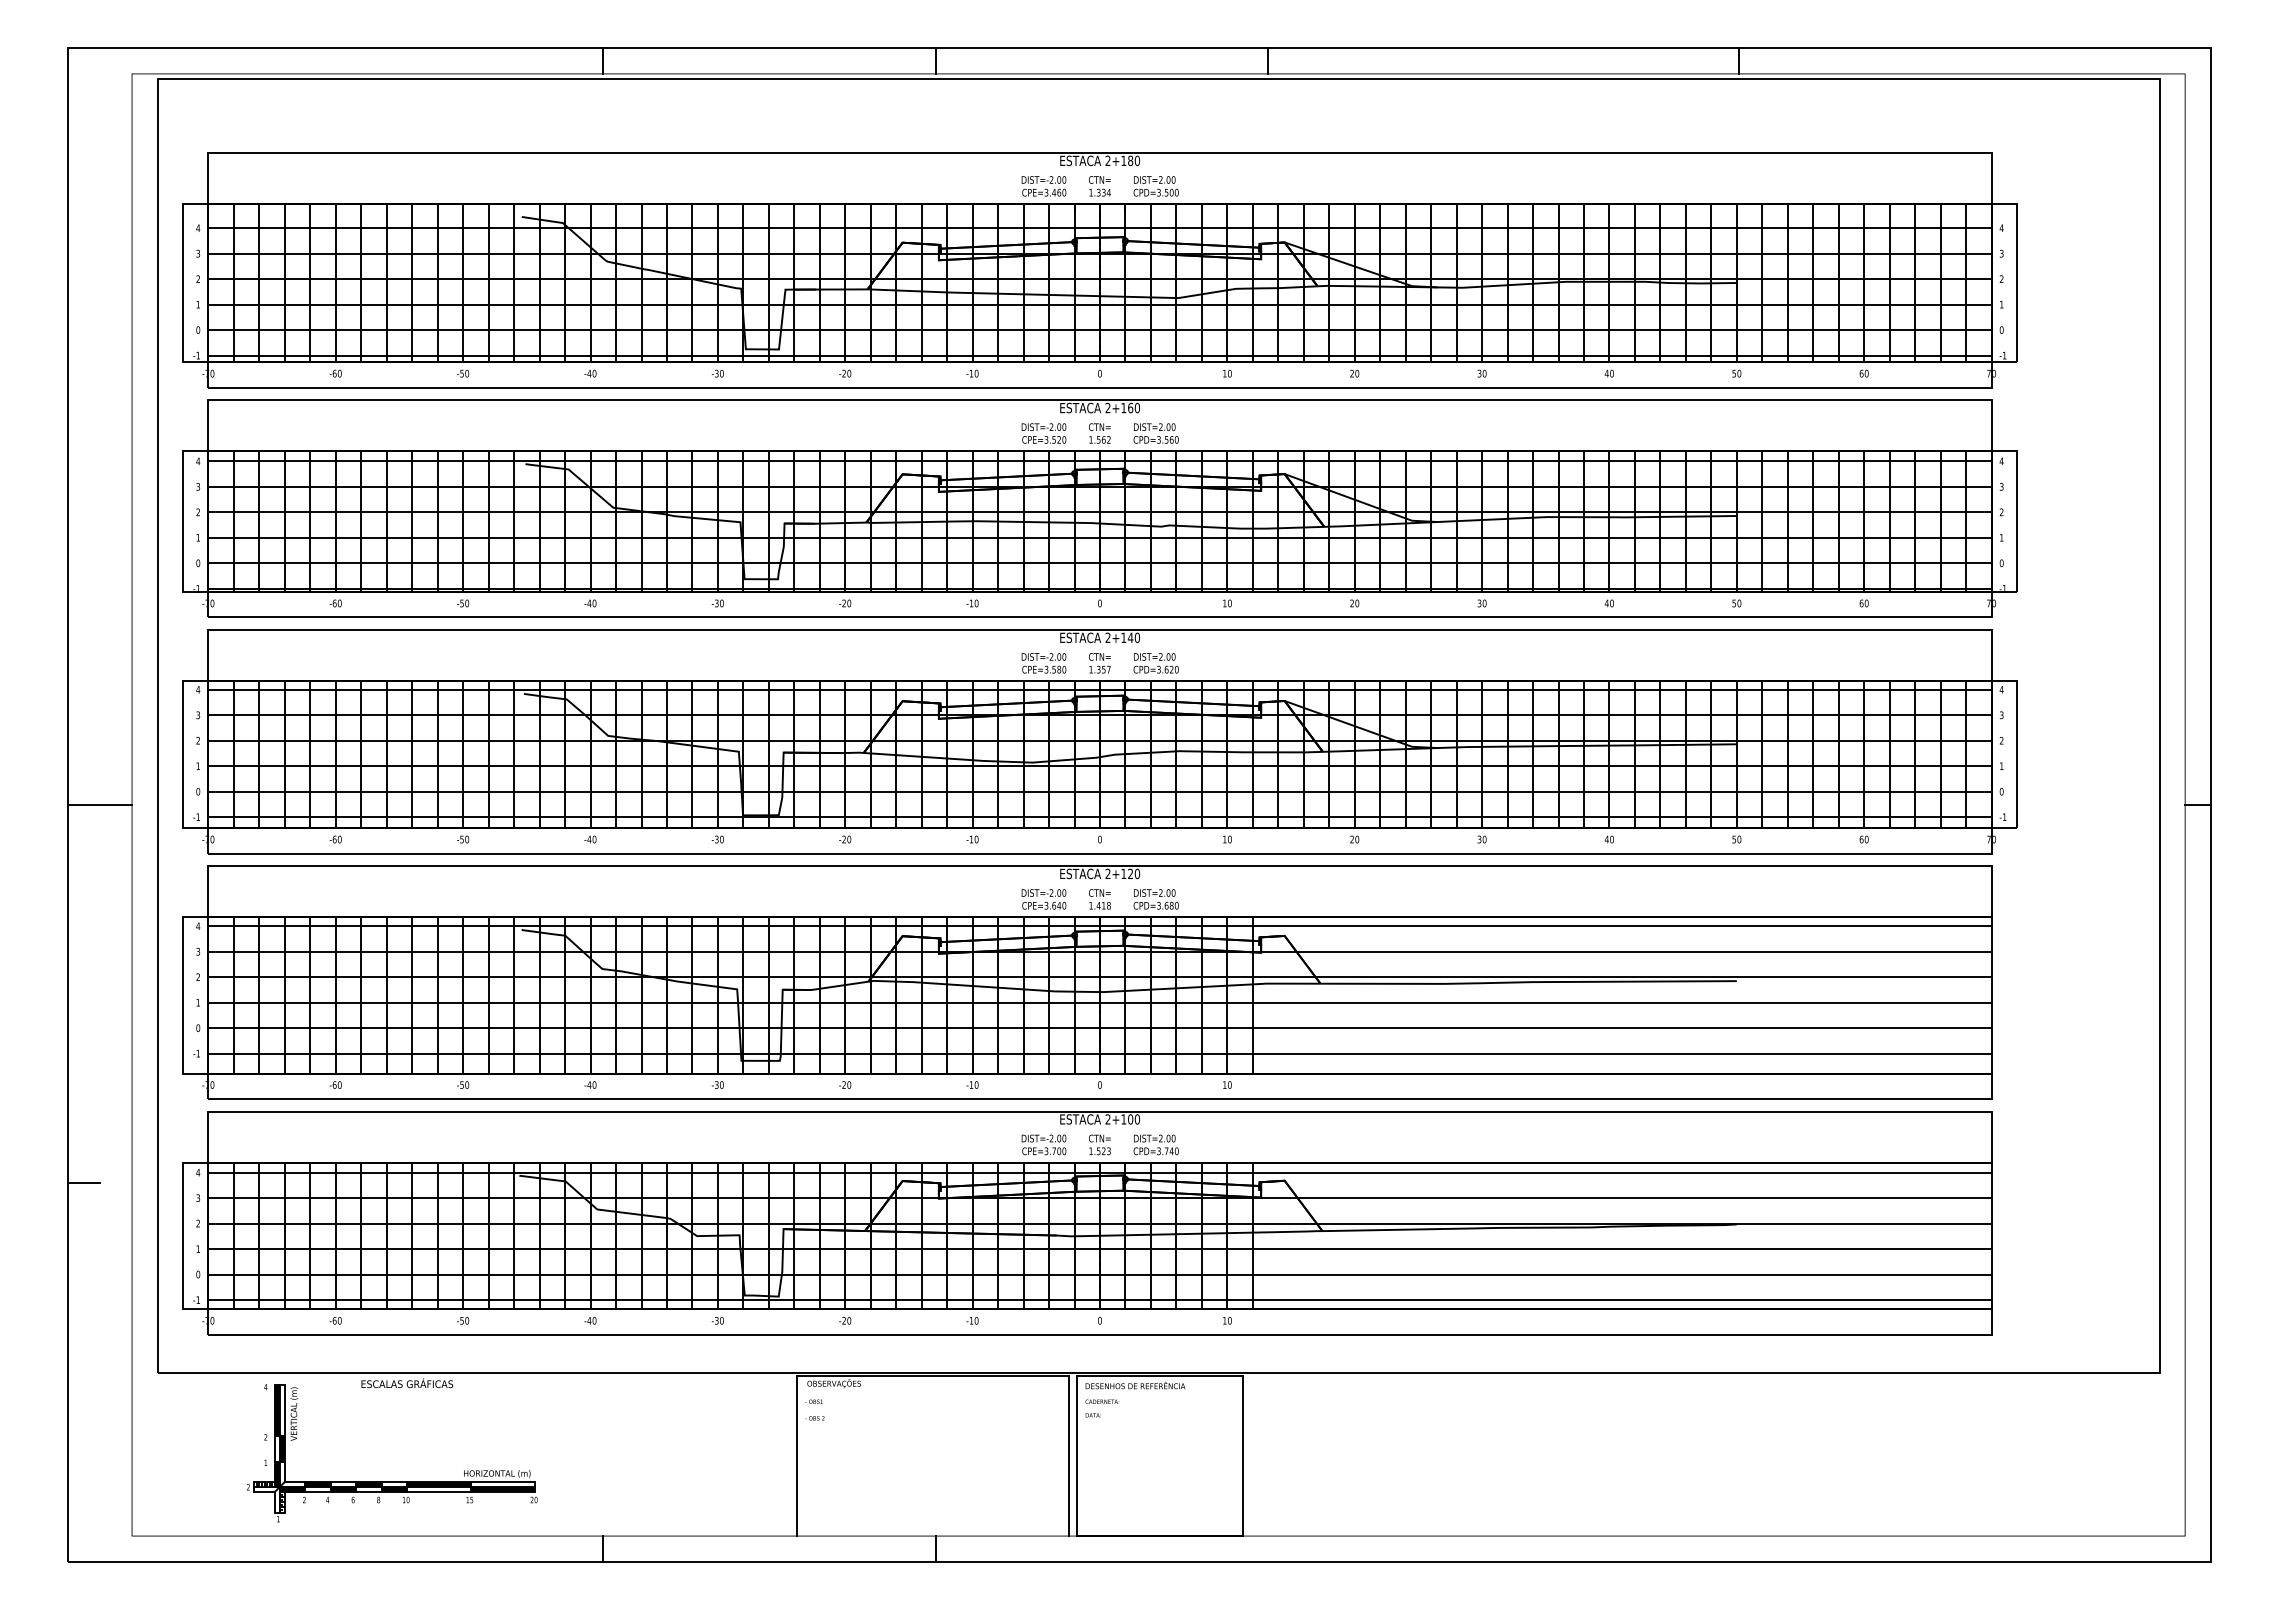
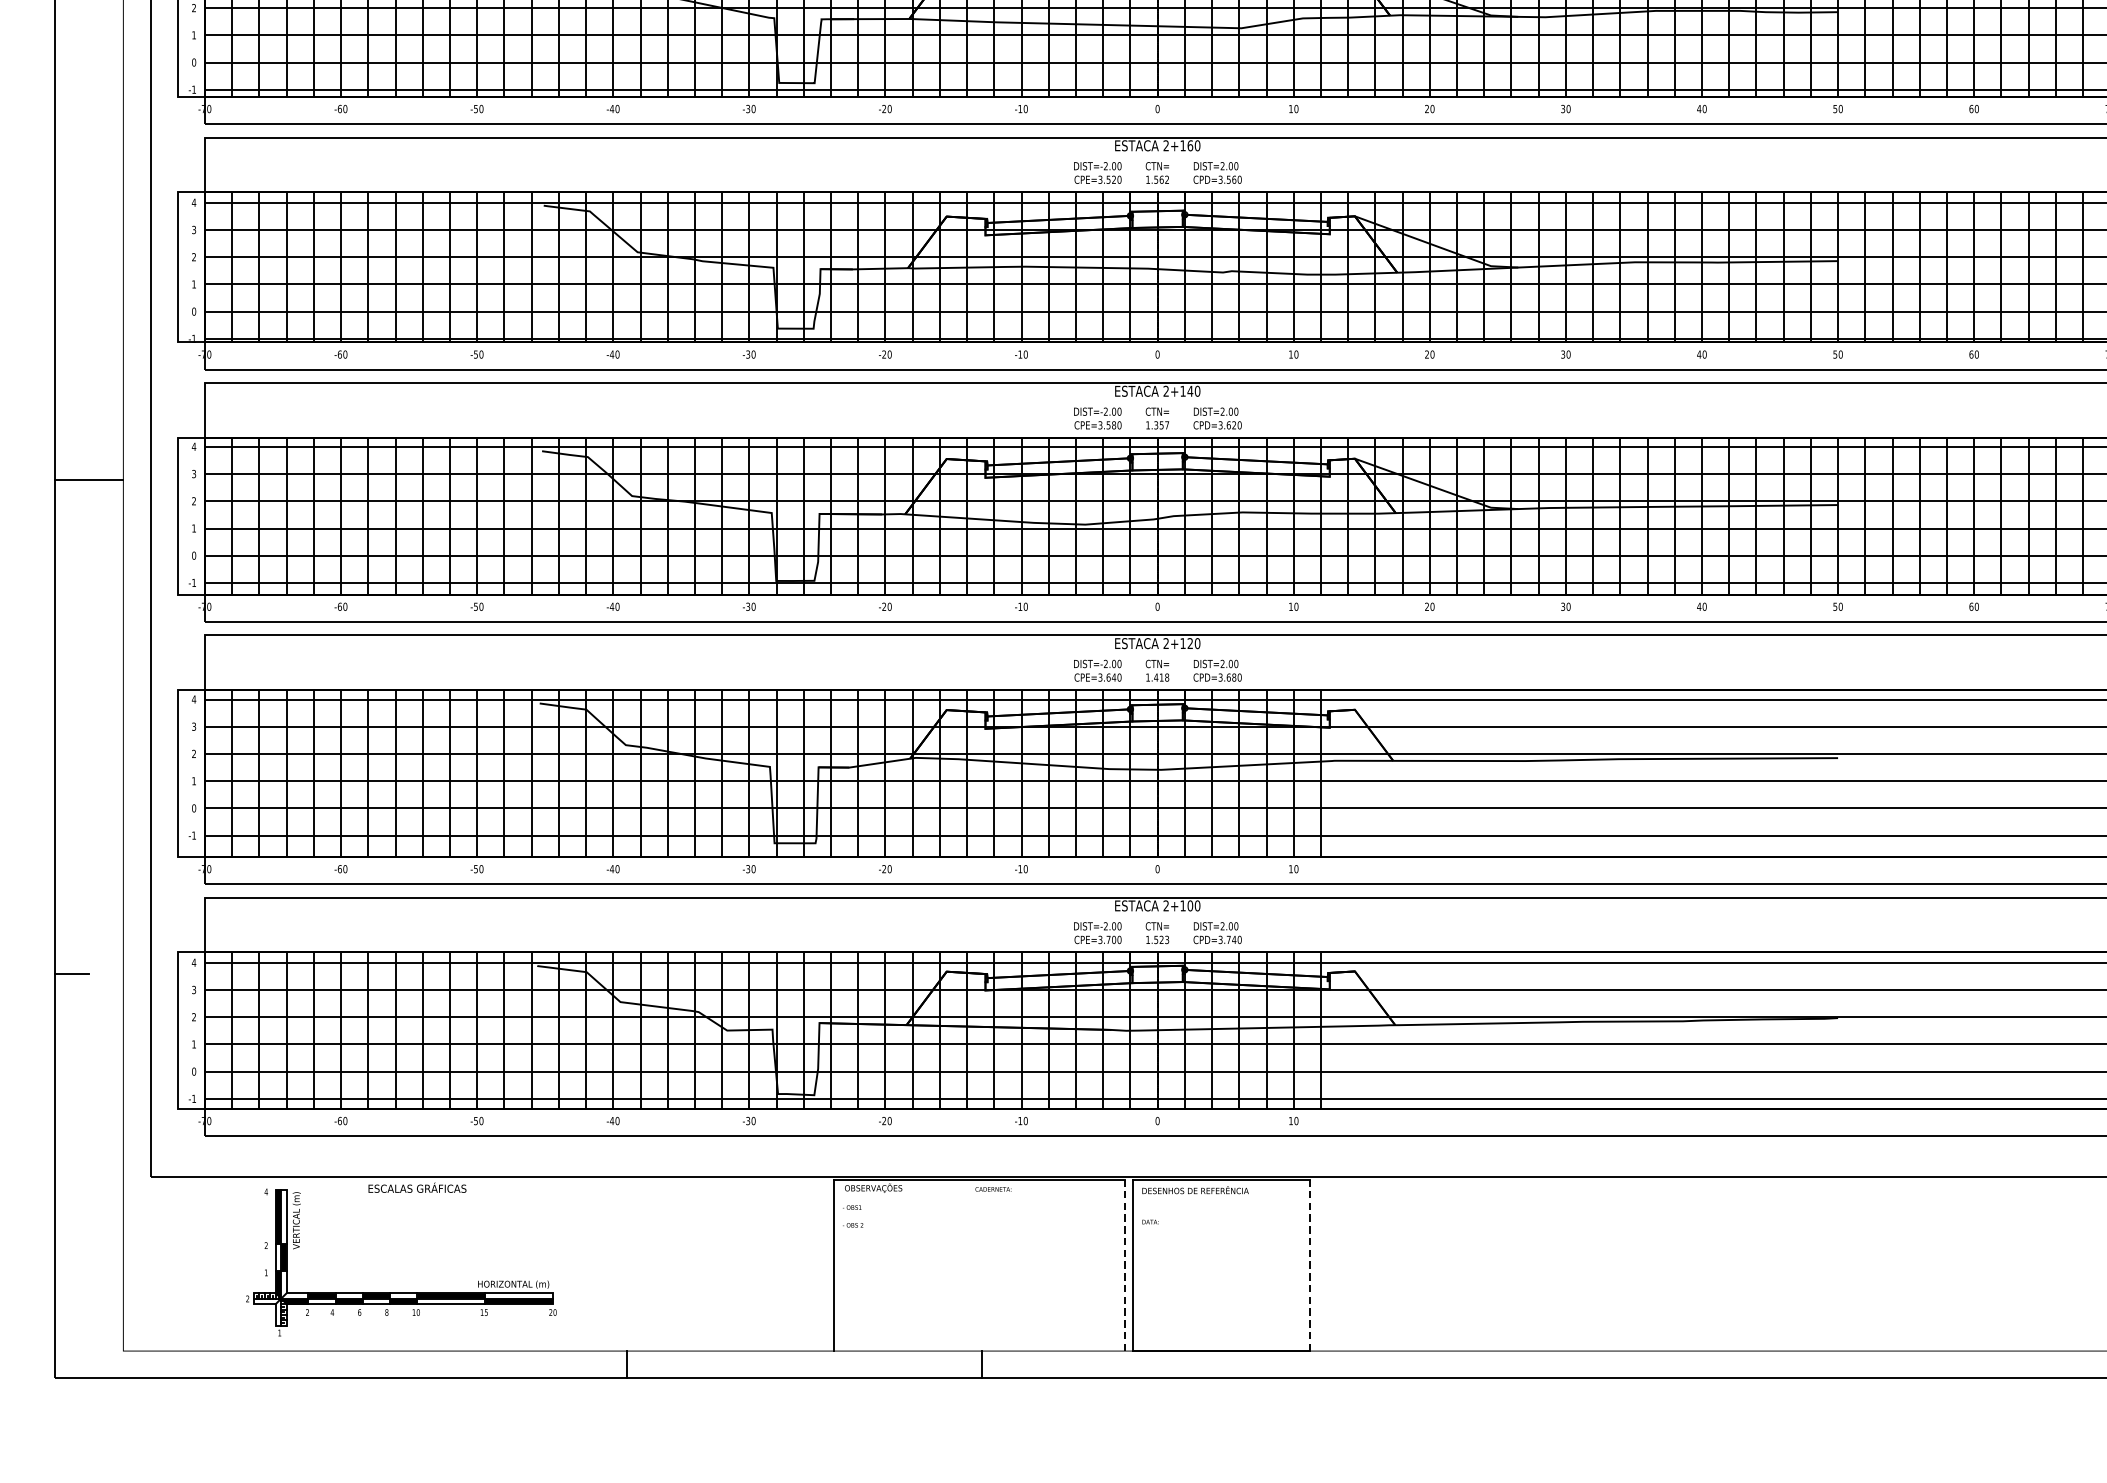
line: (100, 805) -> (89, 480), moved
text: (1102, 1401) -> (993, 1189), moved
line: (1069, 1455) -> (1125, 1264), solid -> dashed
line: (1242, 1455) -> (1309, 1264), solid -> dashed

